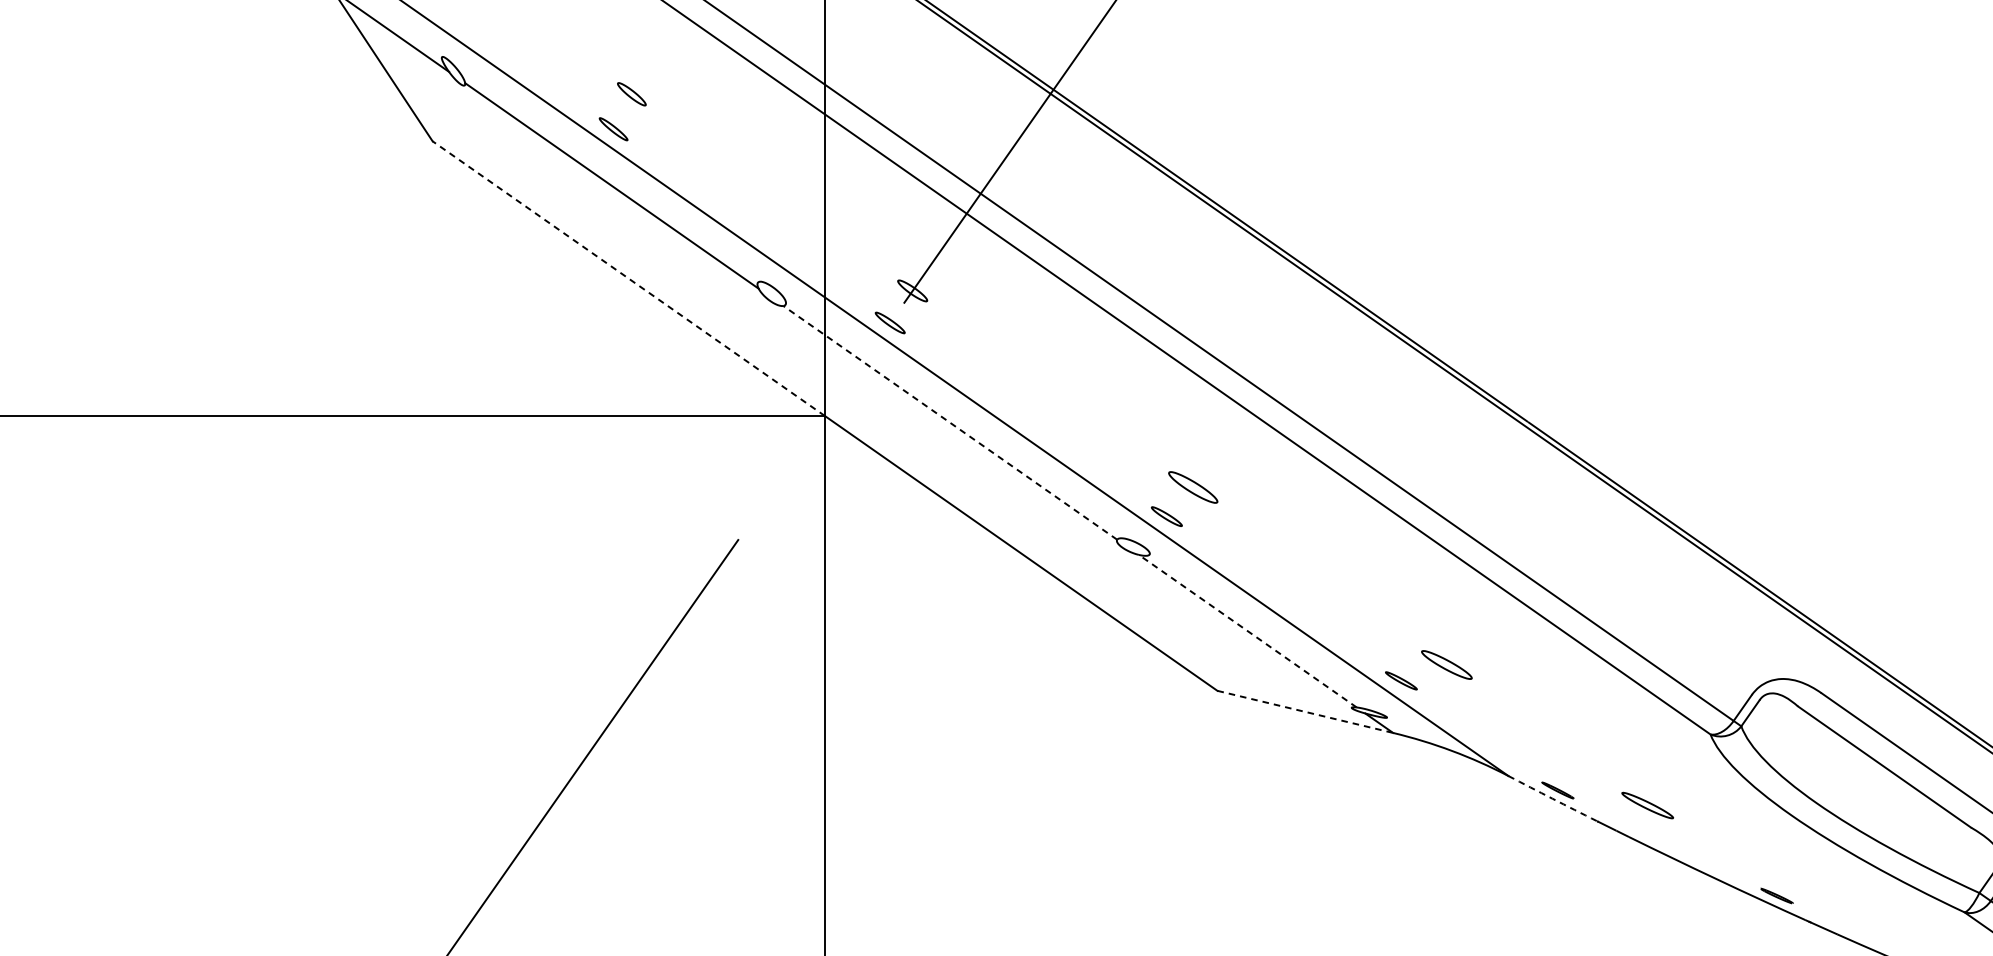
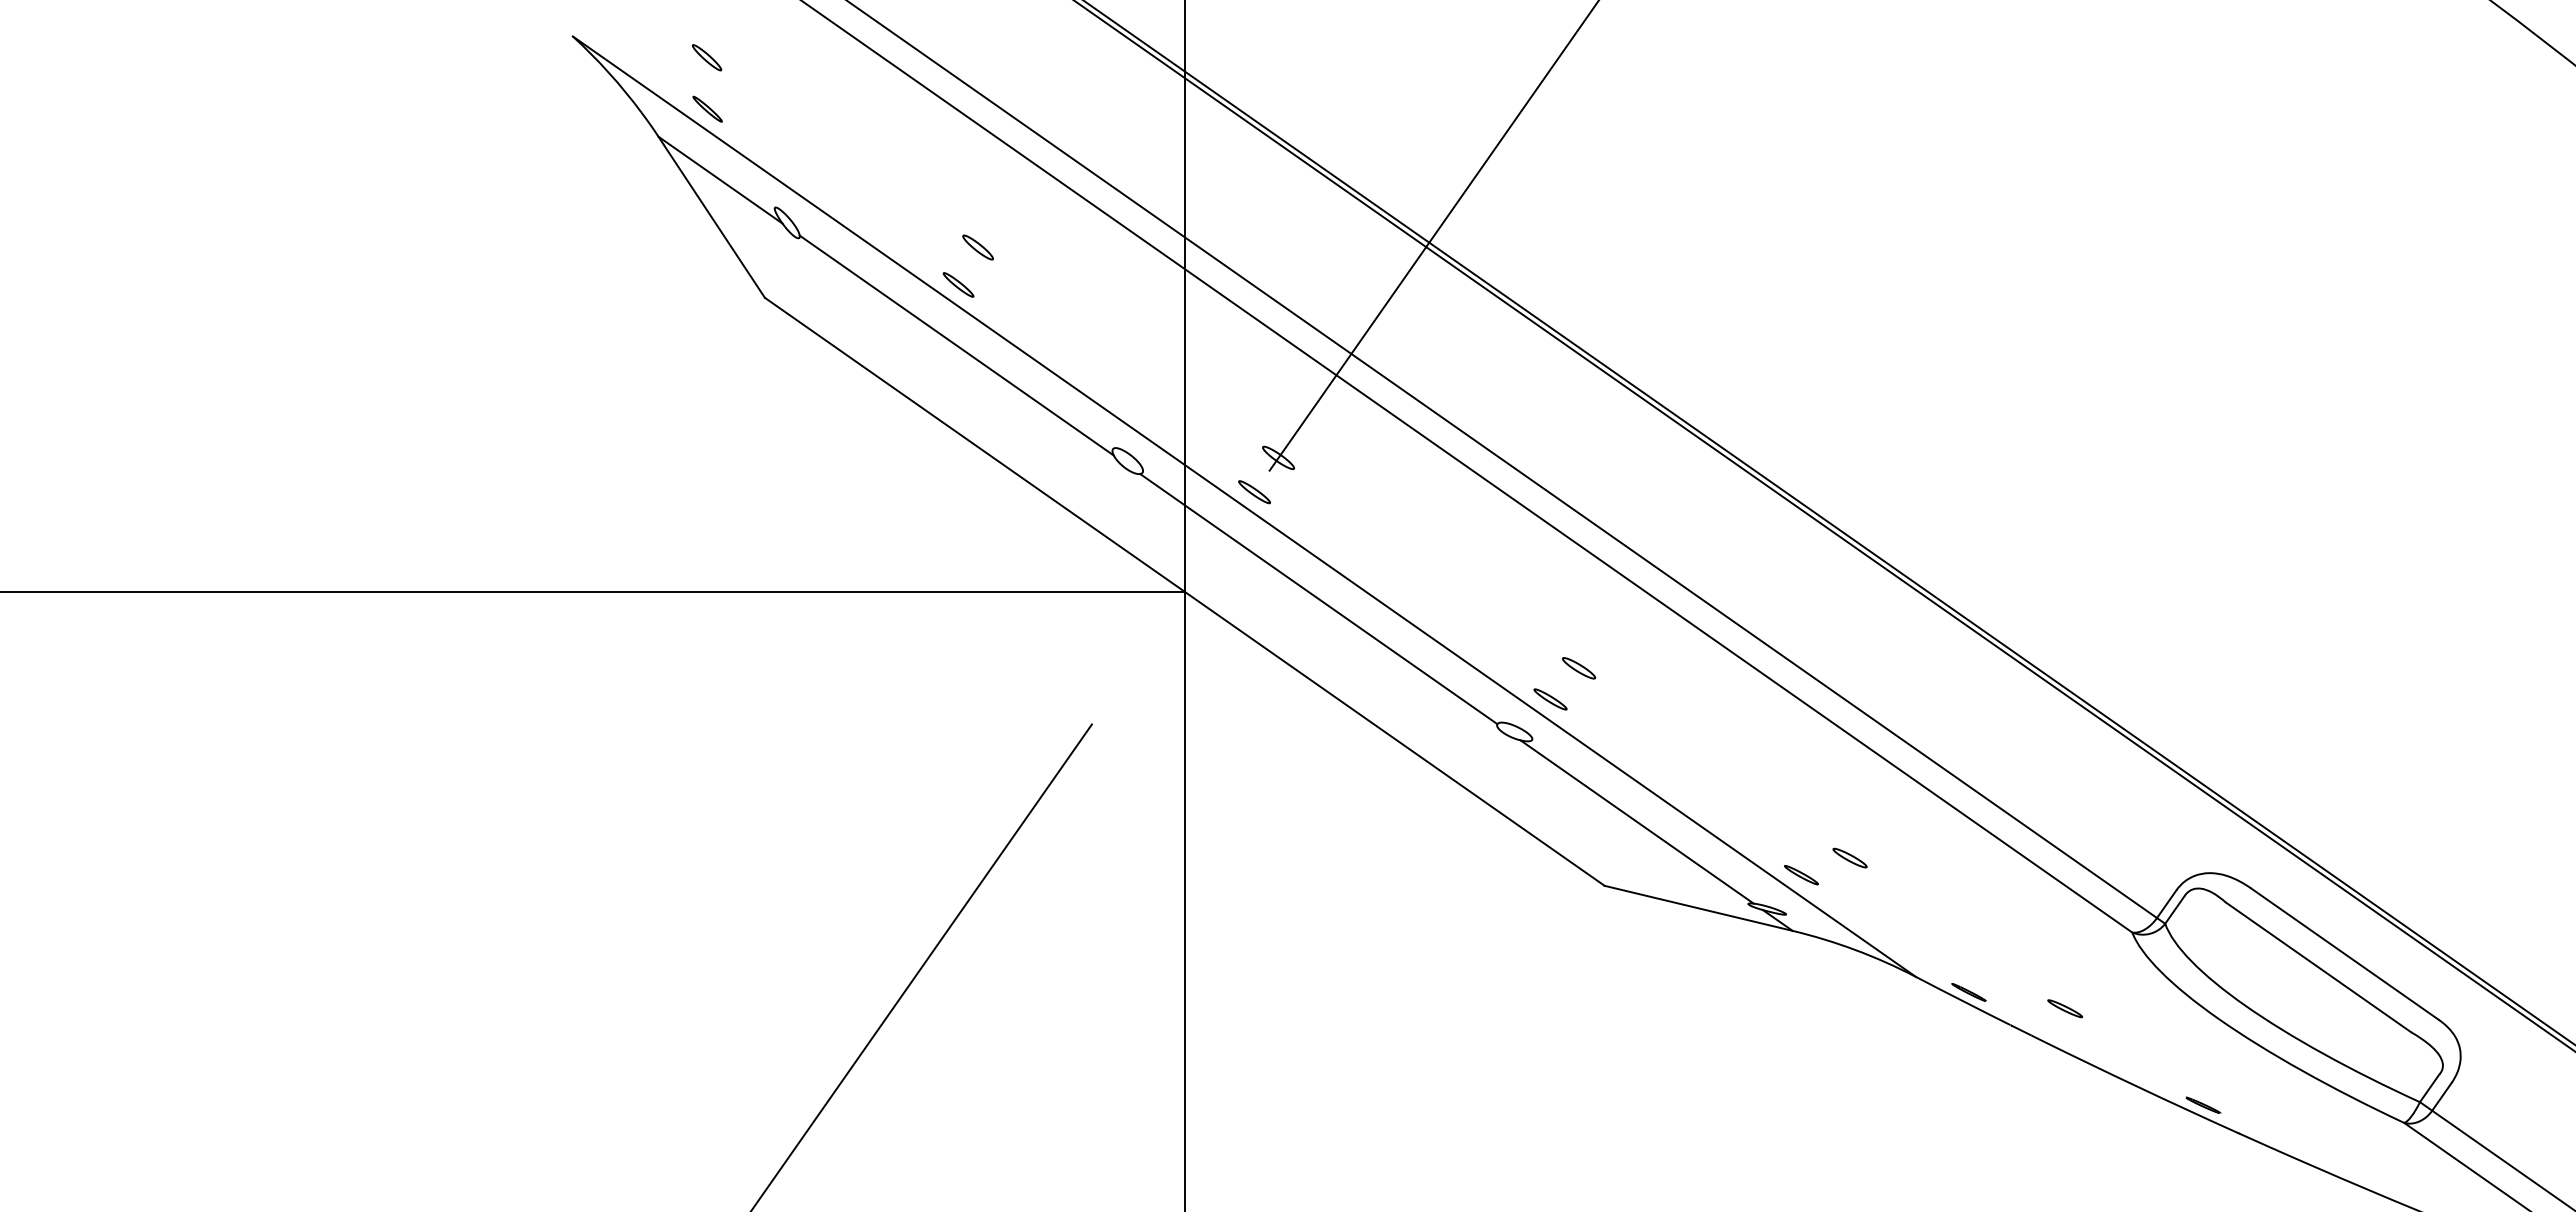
line: (628, 278) -> (974, 444), dashed -> solid
line: (949, 422) -> (1318, 598), dashed -> solid
part: (1193, 487) -> (1579, 668), size x0.62
line: (1247, 630) -> (1636, 821), dashed -> solid
part: (1446, 664) -> (1849, 857), size x0.62
line: (1305, 712) -> (1698, 908), dashed -> solid
arc: (1552, 798) -> (1963, 1001), dashed -> solid
part: (1648, 805) -> (2065, 1008), size x0.62

